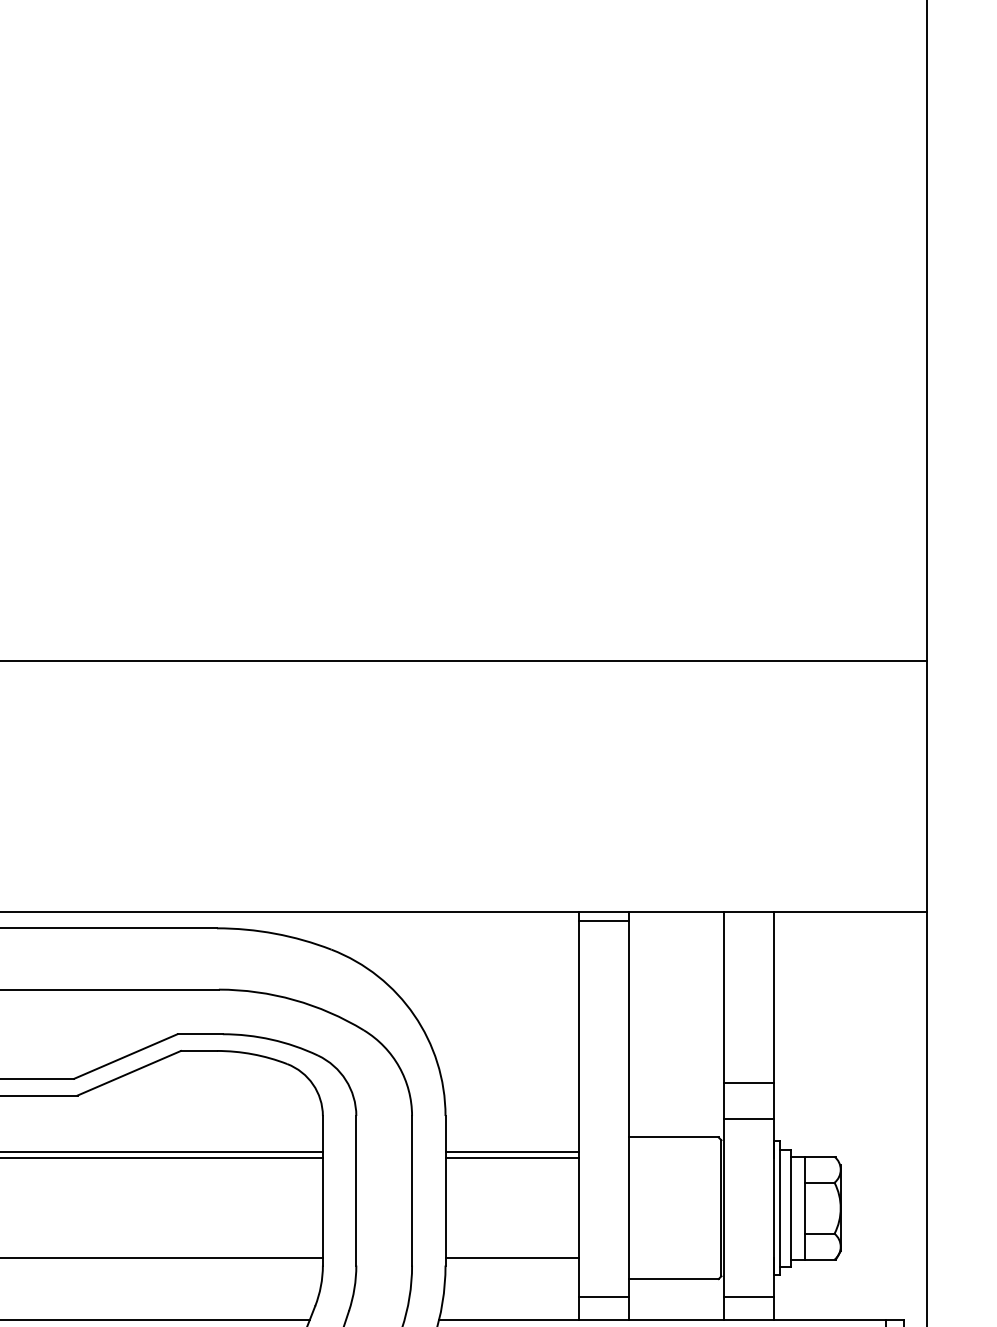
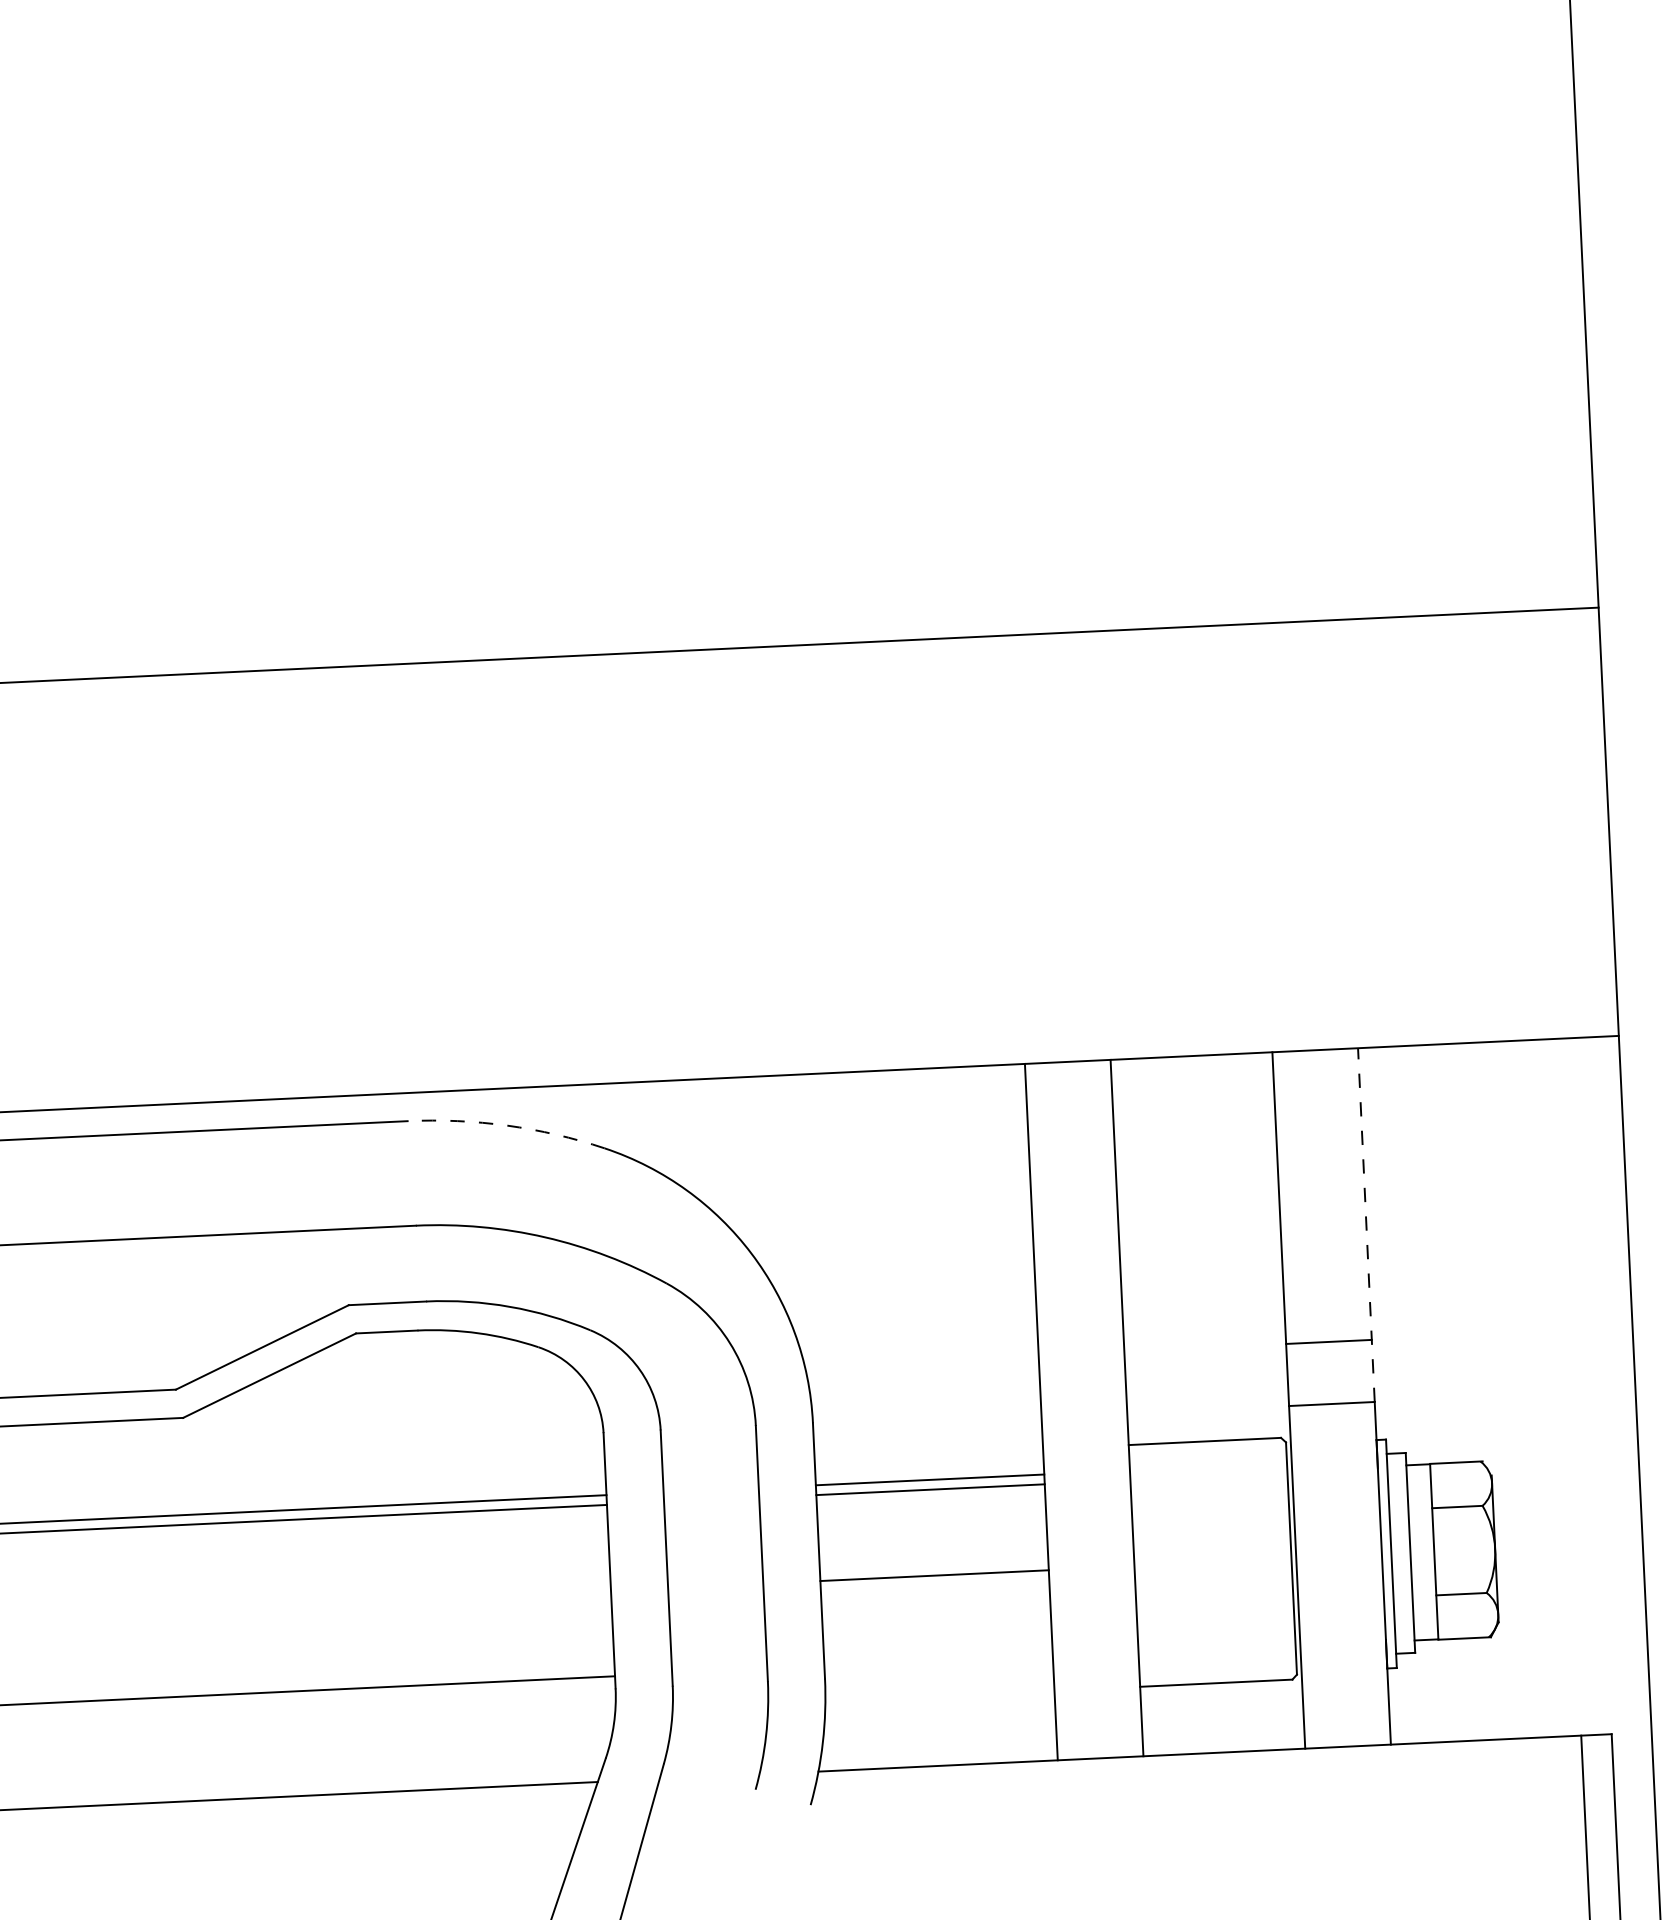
line: (604, 920) -> (1068, 1076), removed
arc: (275, 933) -> (507, 1125), solid -> dashed
line: (774, 1015) -> (1366, 1225), solid -> dashed
line: (512, 1258) -> (934, 1575), moved
line: (604, 1297) -> (1098, 1720), removed
line: (749, 1297) -> (1346, 1708), removed

